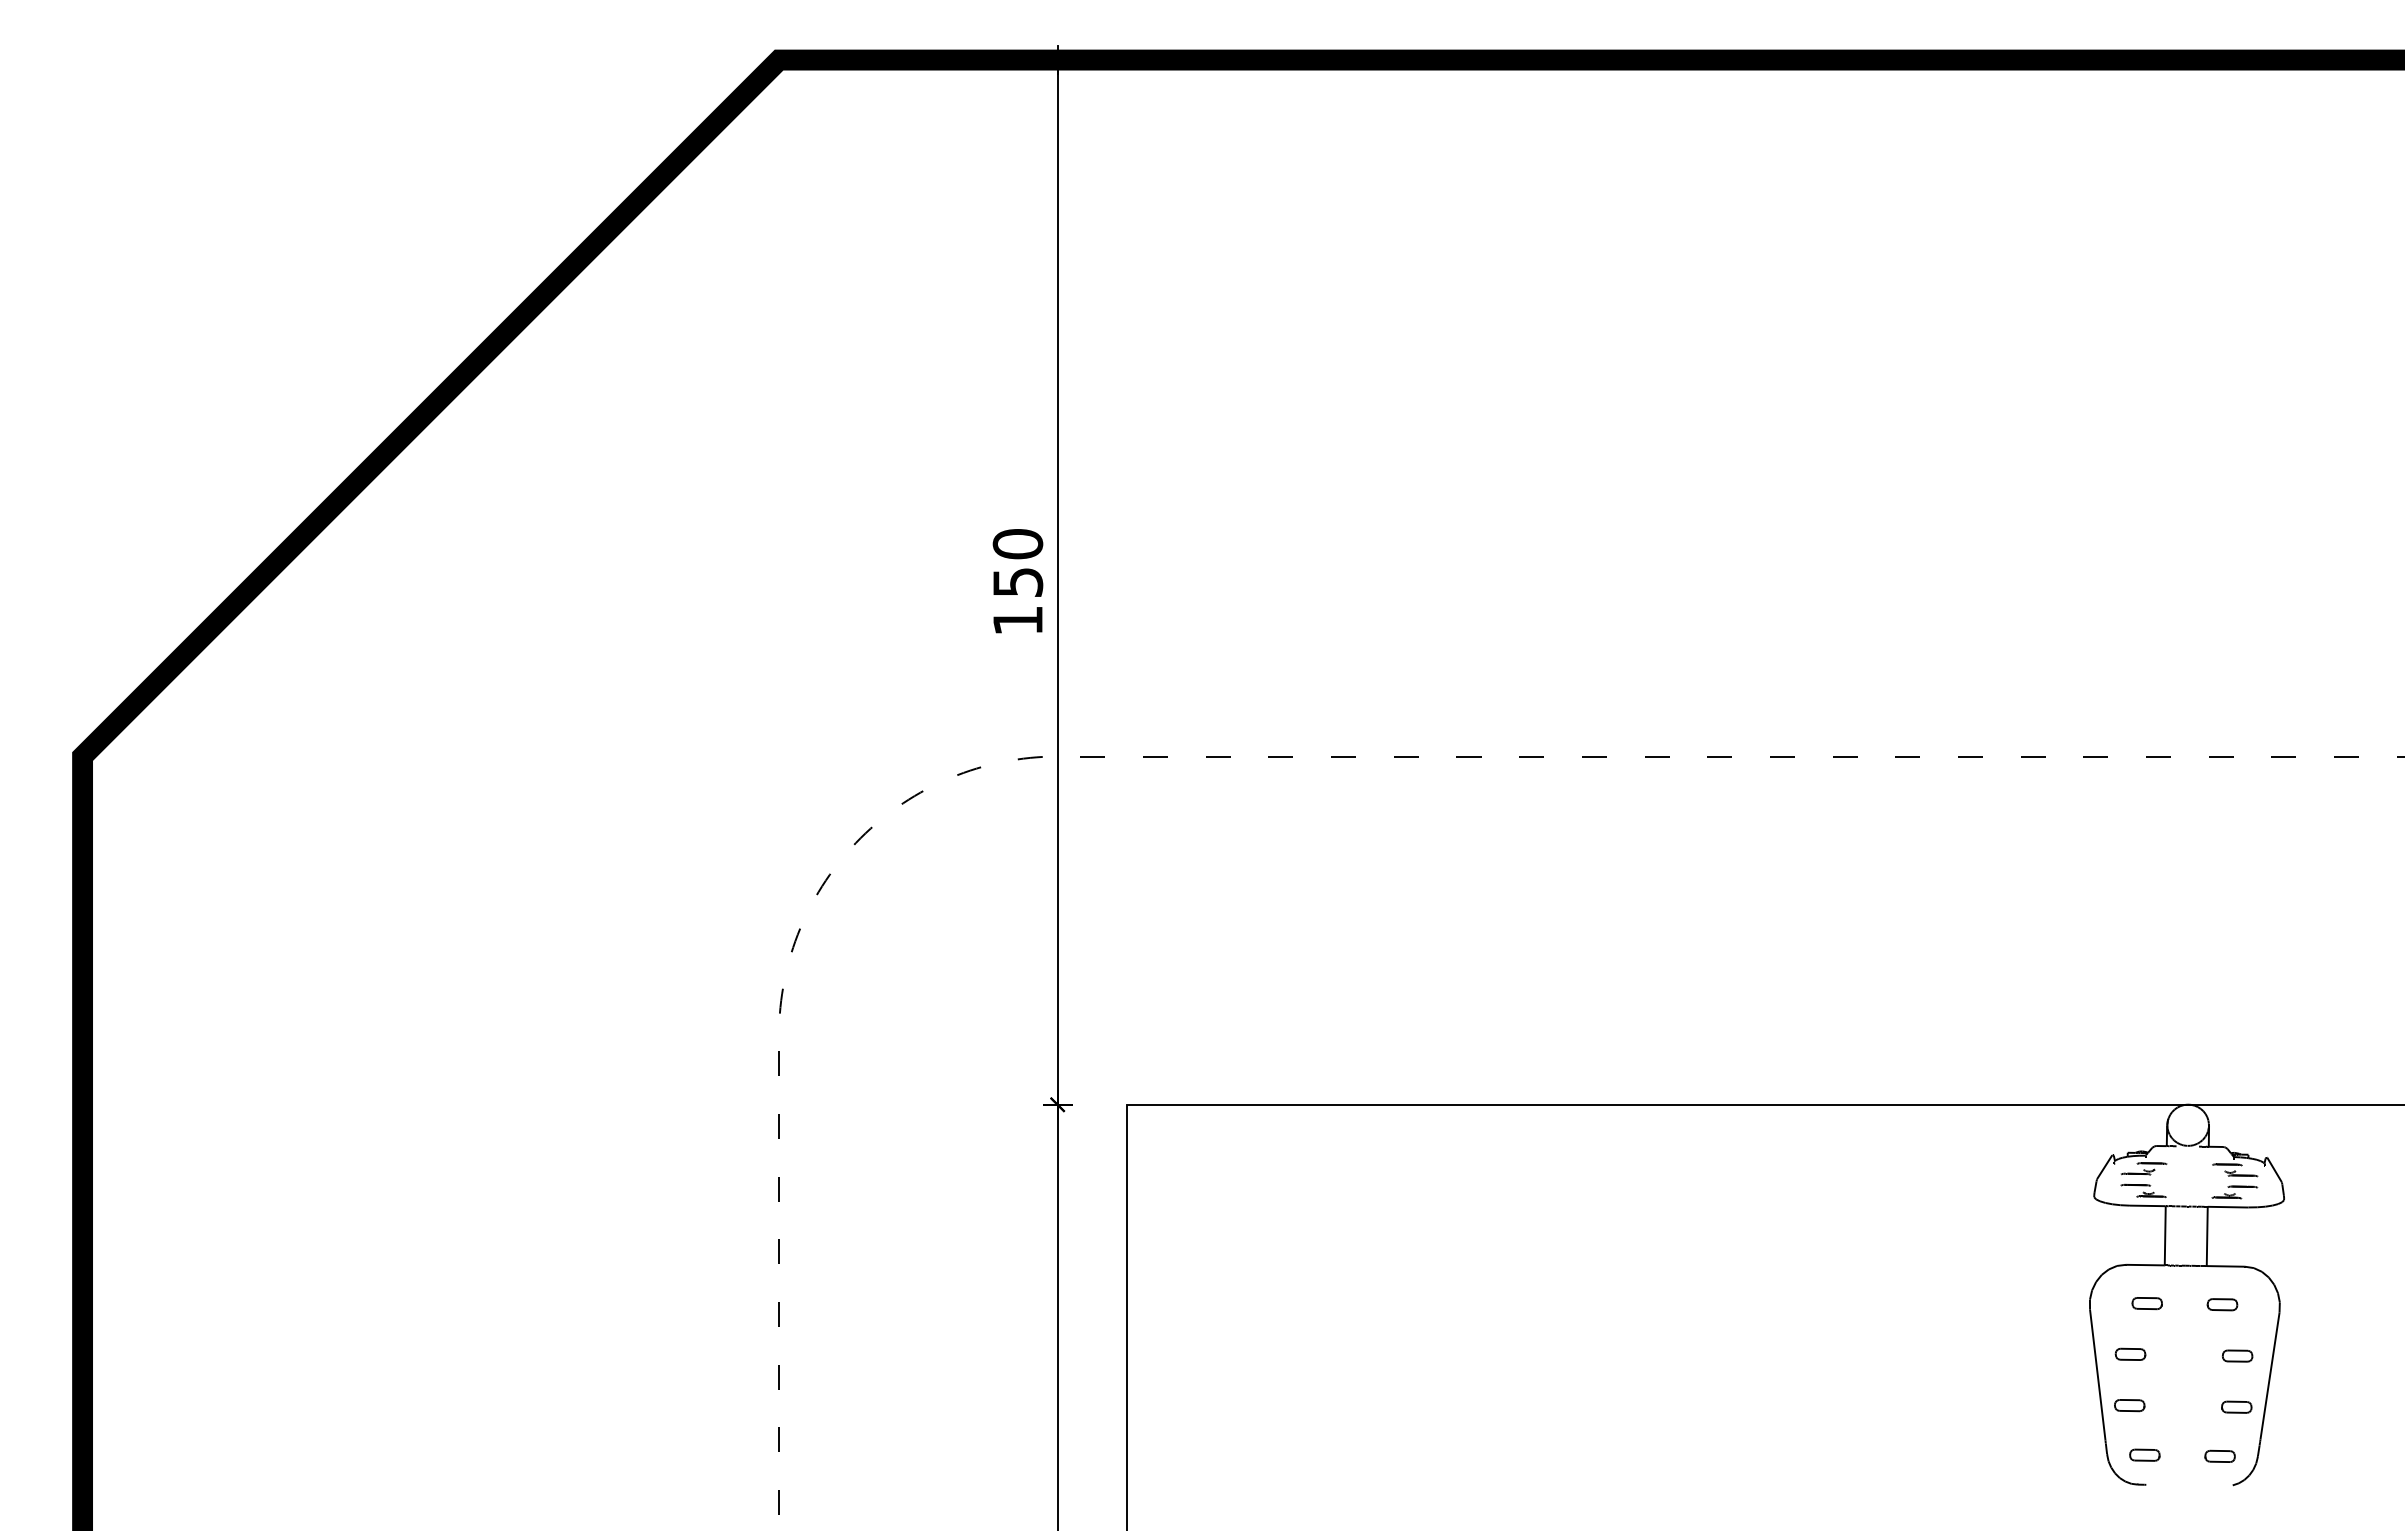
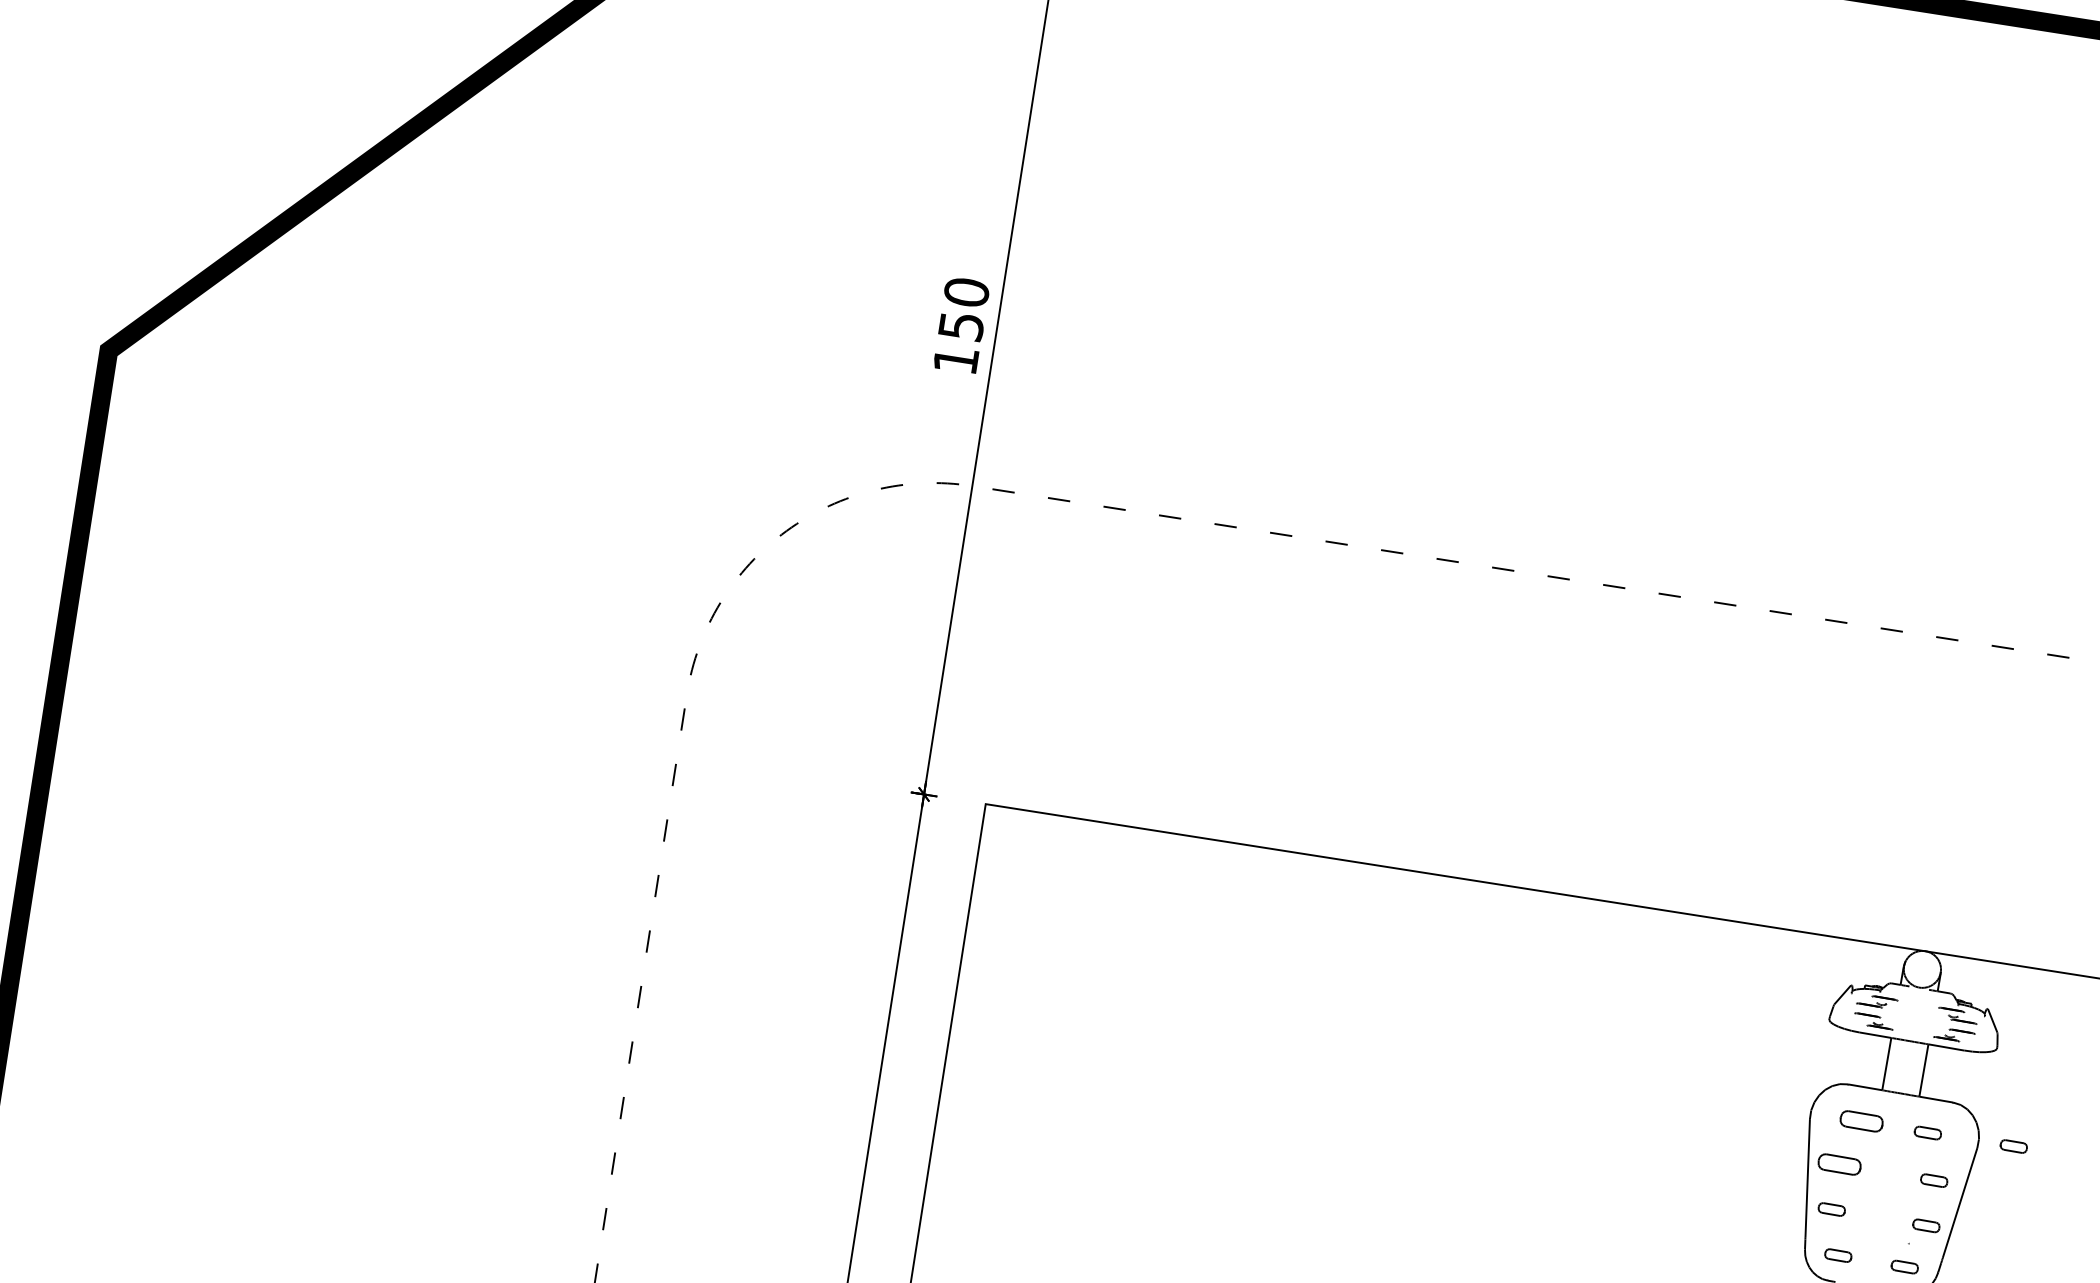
part: (2146, 1303) -> (1860, 1121), size x1.6
part: (2319, 1304) -> (2013, 1146), added
part: (2130, 1353) -> (1839, 1163), size x1.6

